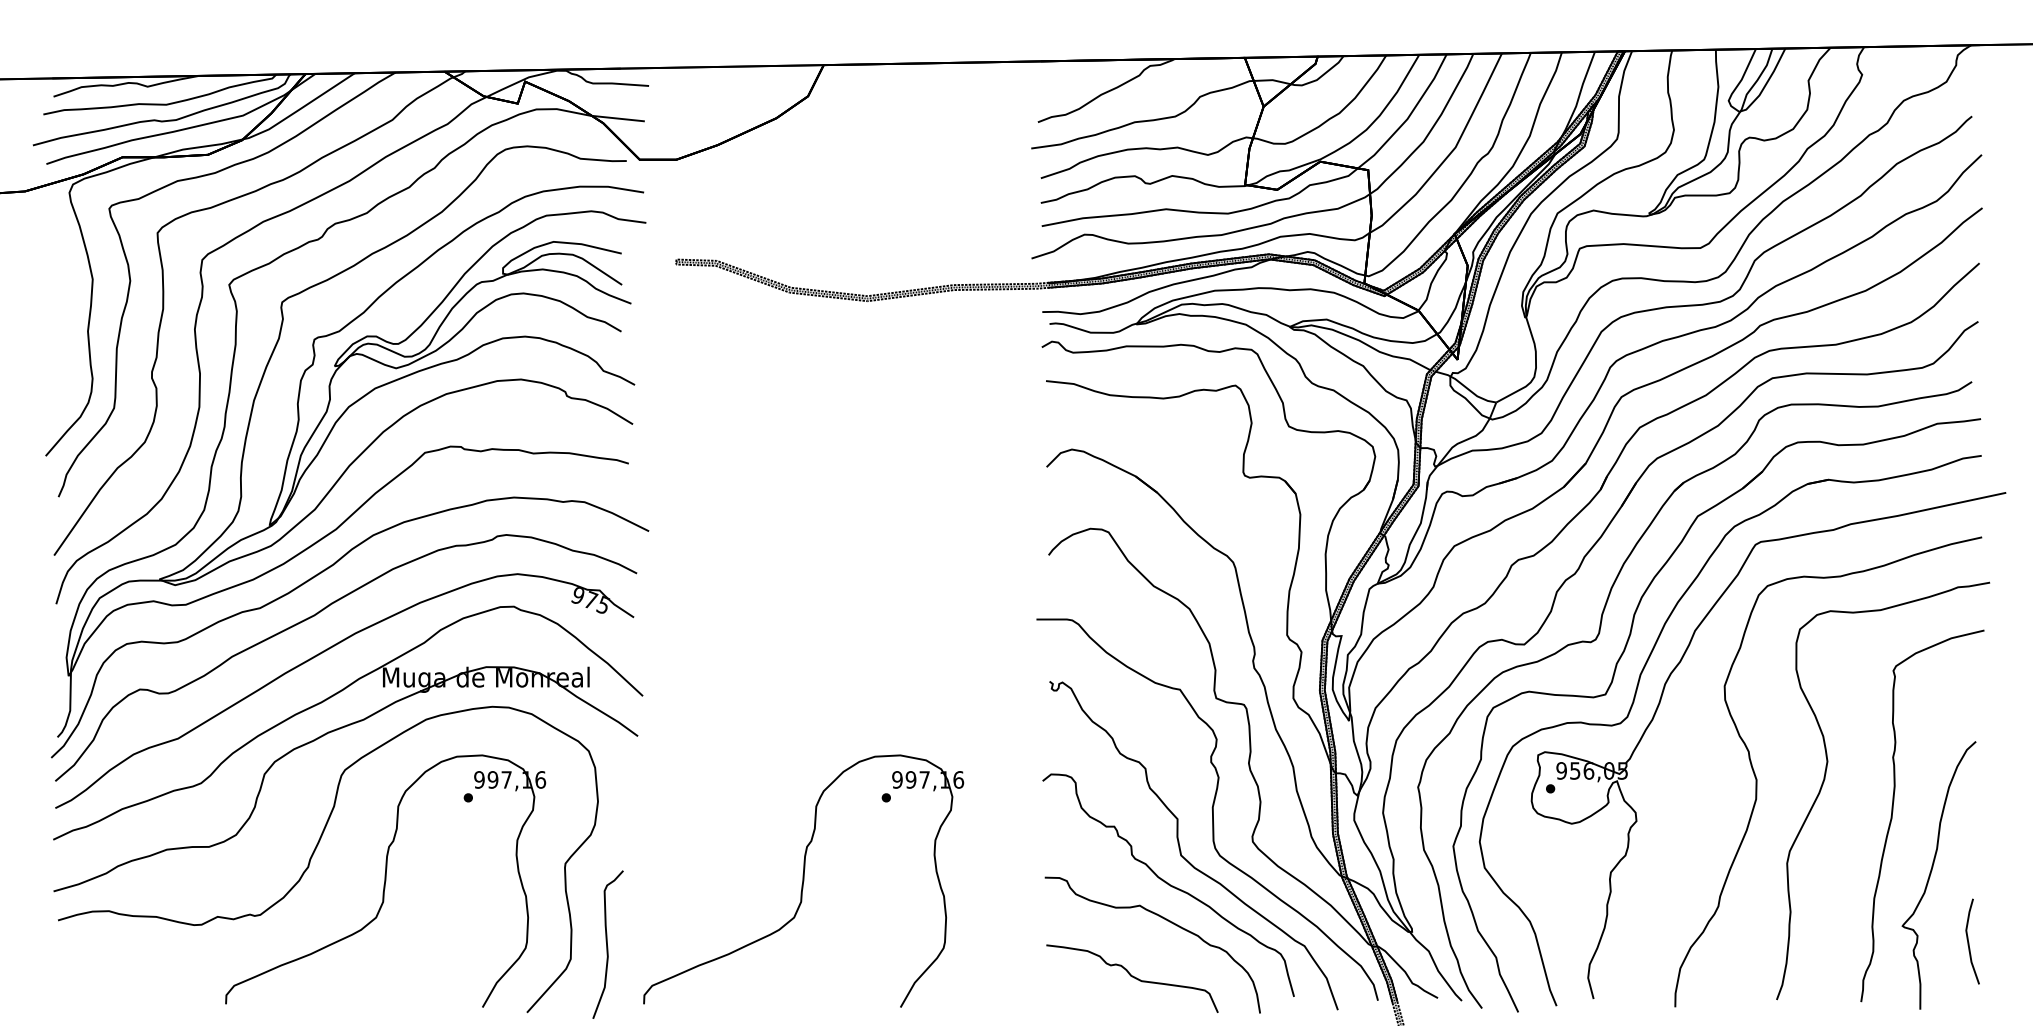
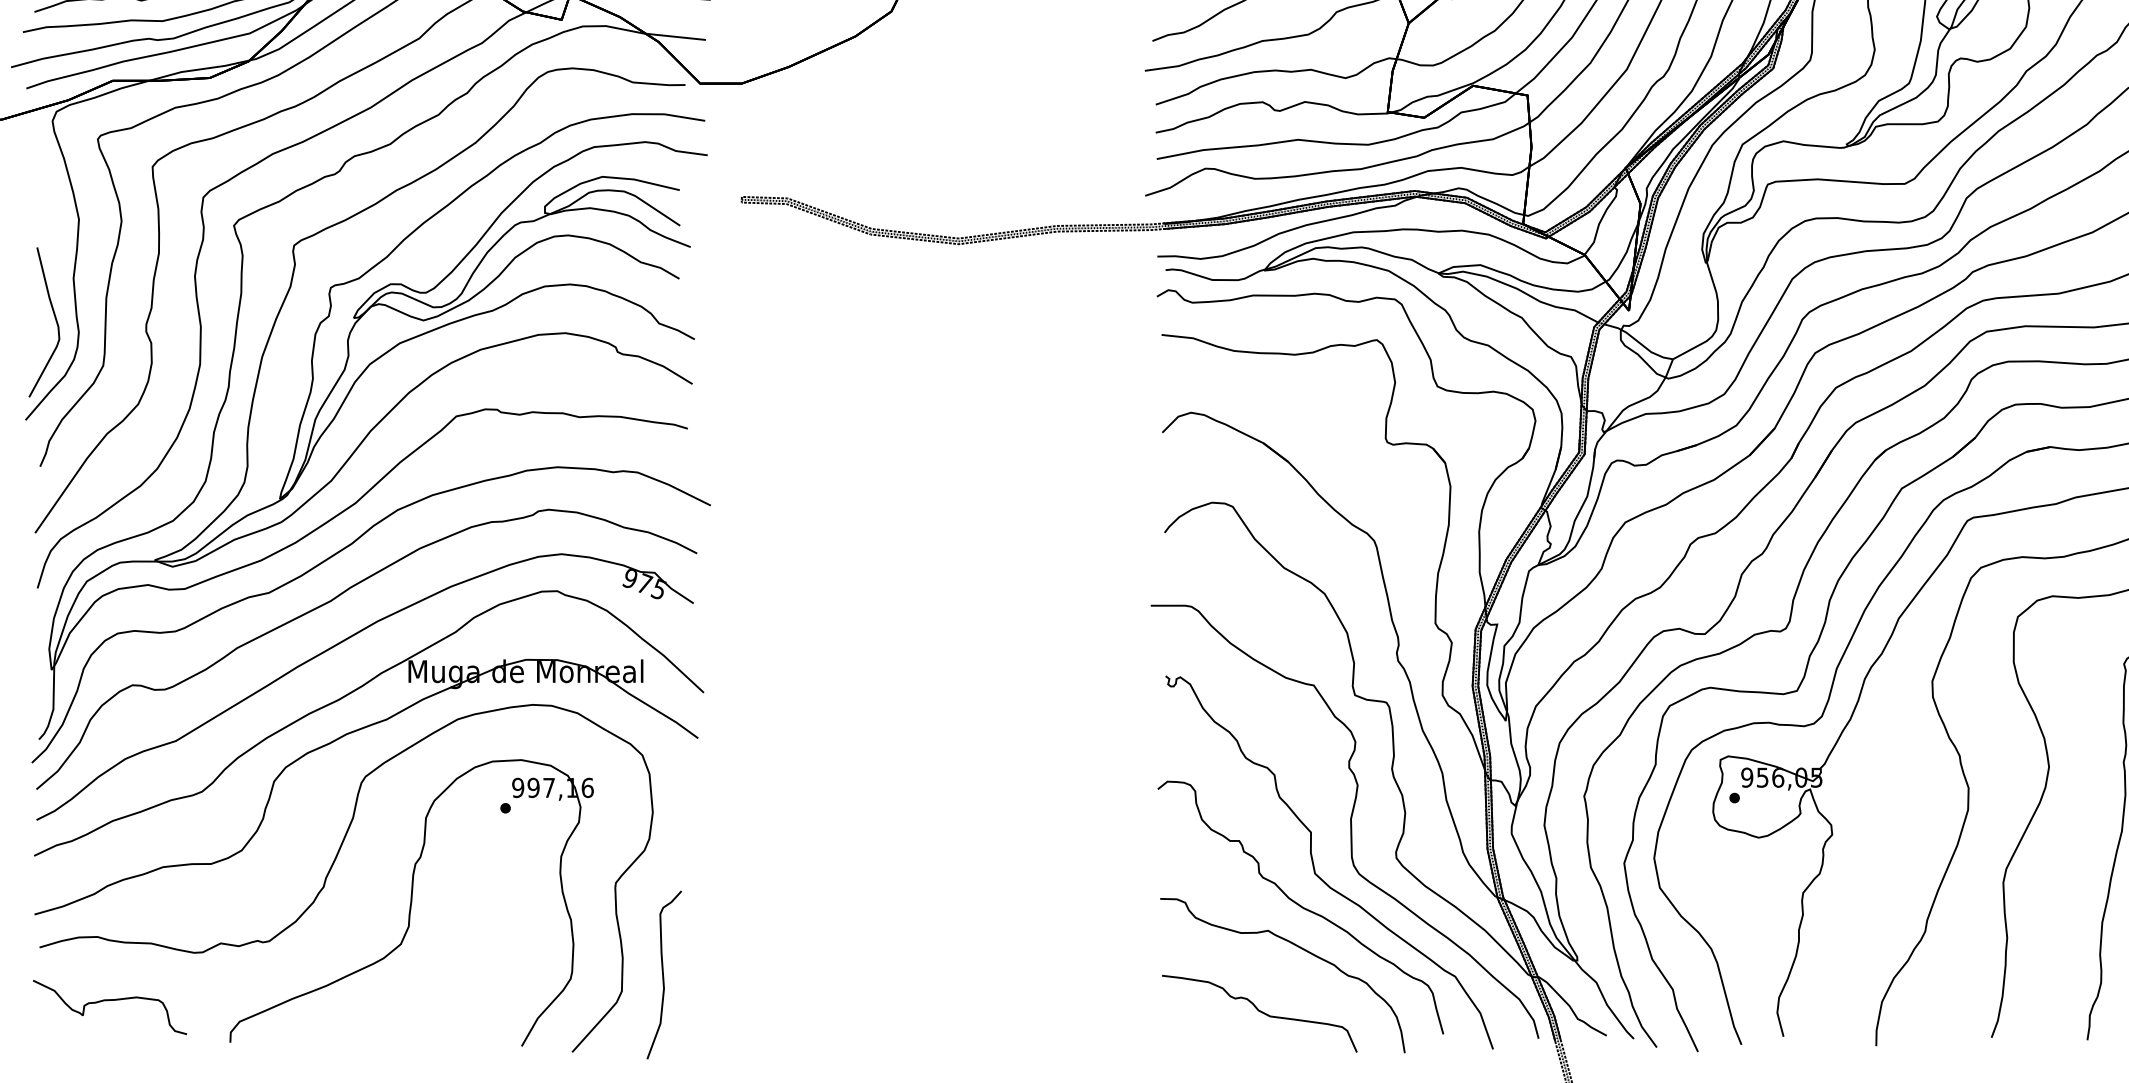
curve: (71, 367) -> (54, 319), added
part: (803, 880) -> (886, 902), removed
curve: (119, 967) -> (109, 1000), added

